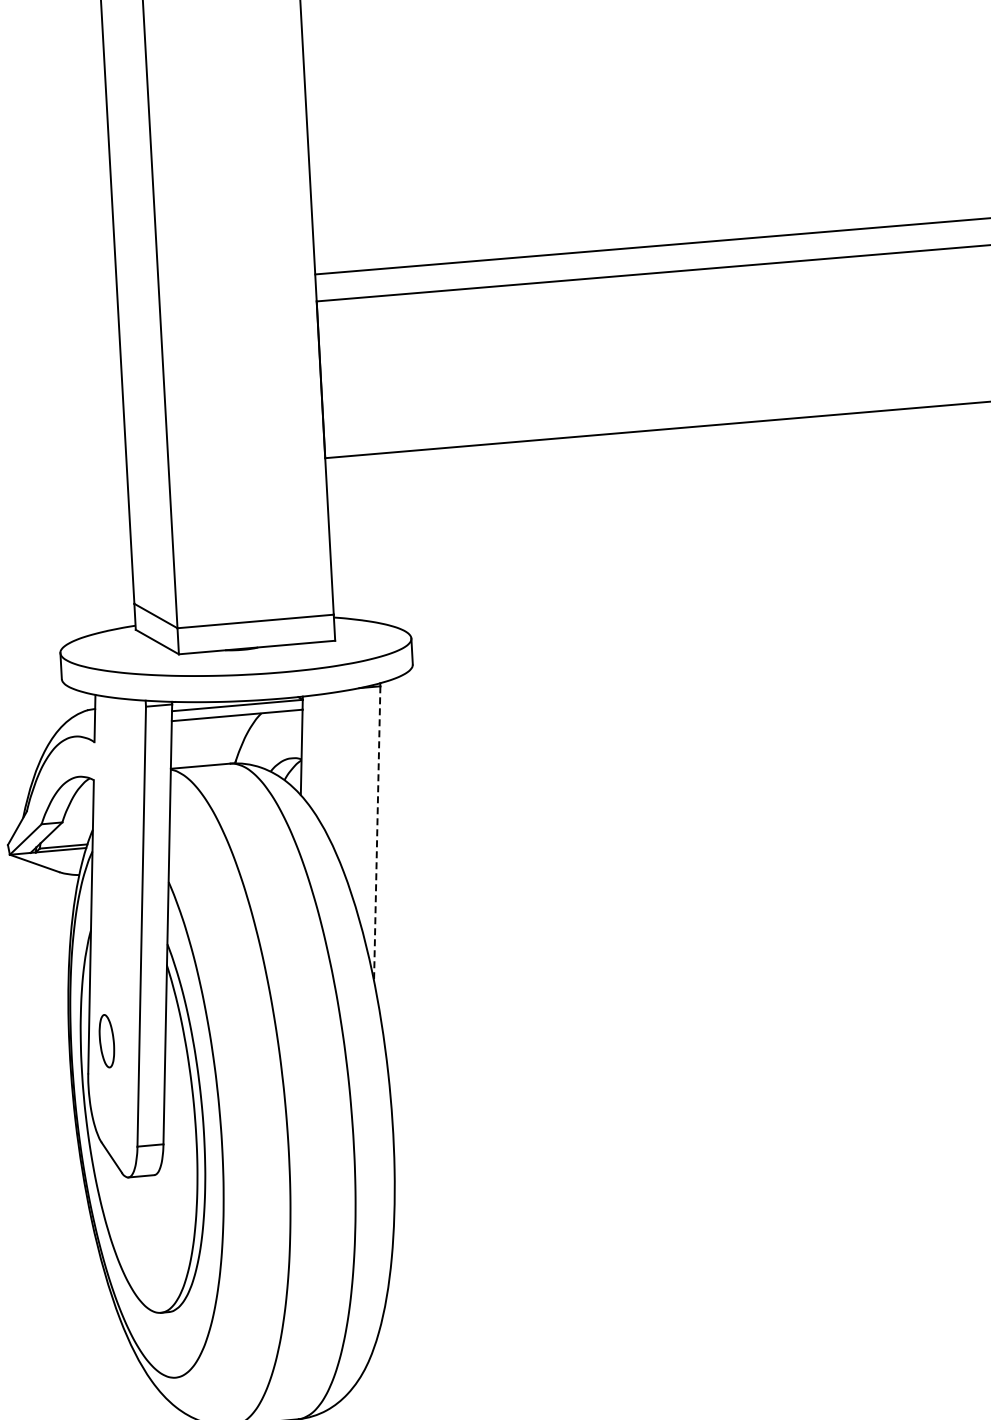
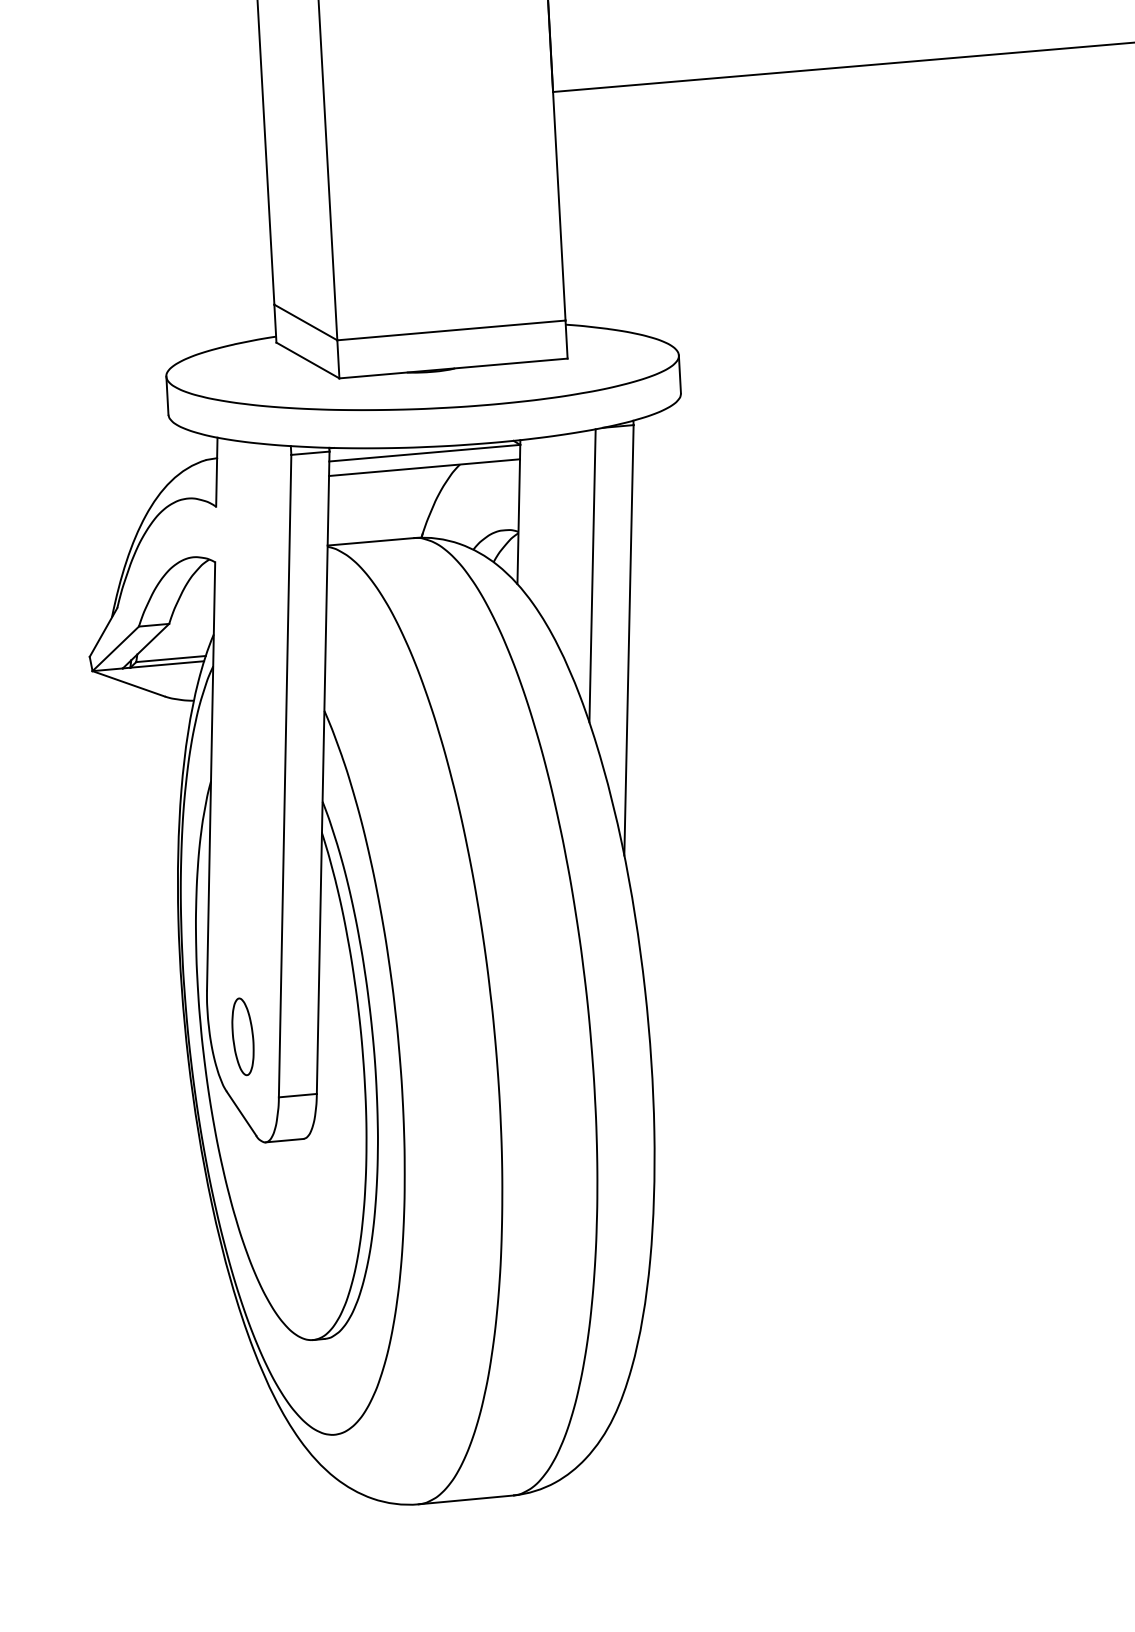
line: (352, 789) -> (592, 575), added
line: (377, 834) -> (629, 641), dashed -> solid
part: (106, 1041) -> (242, 1037), moved

